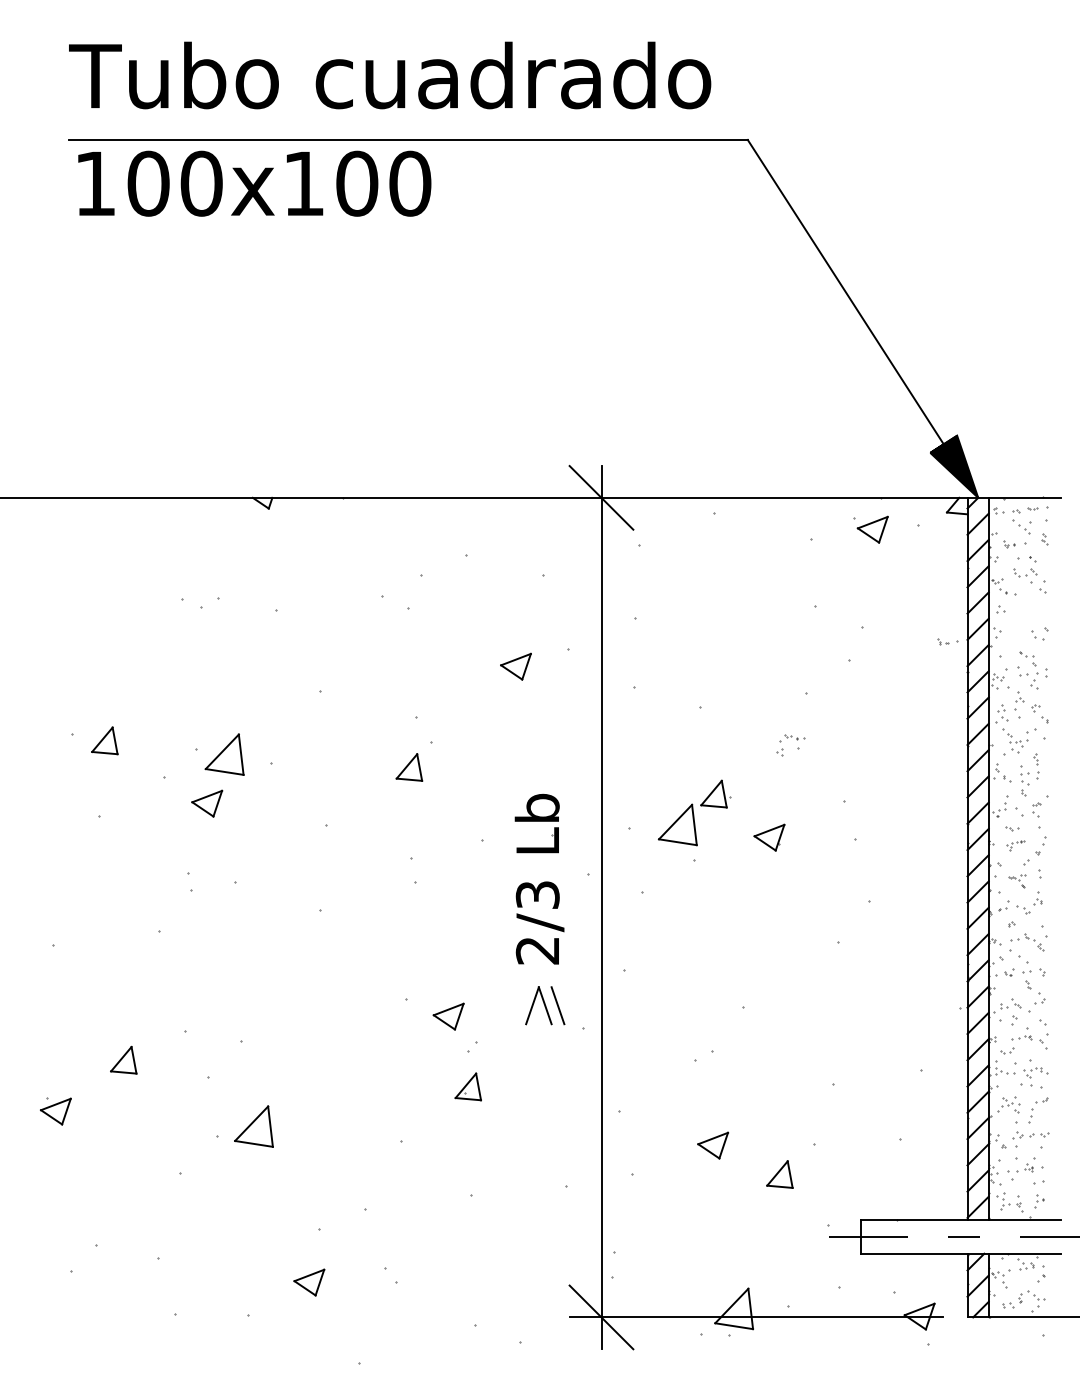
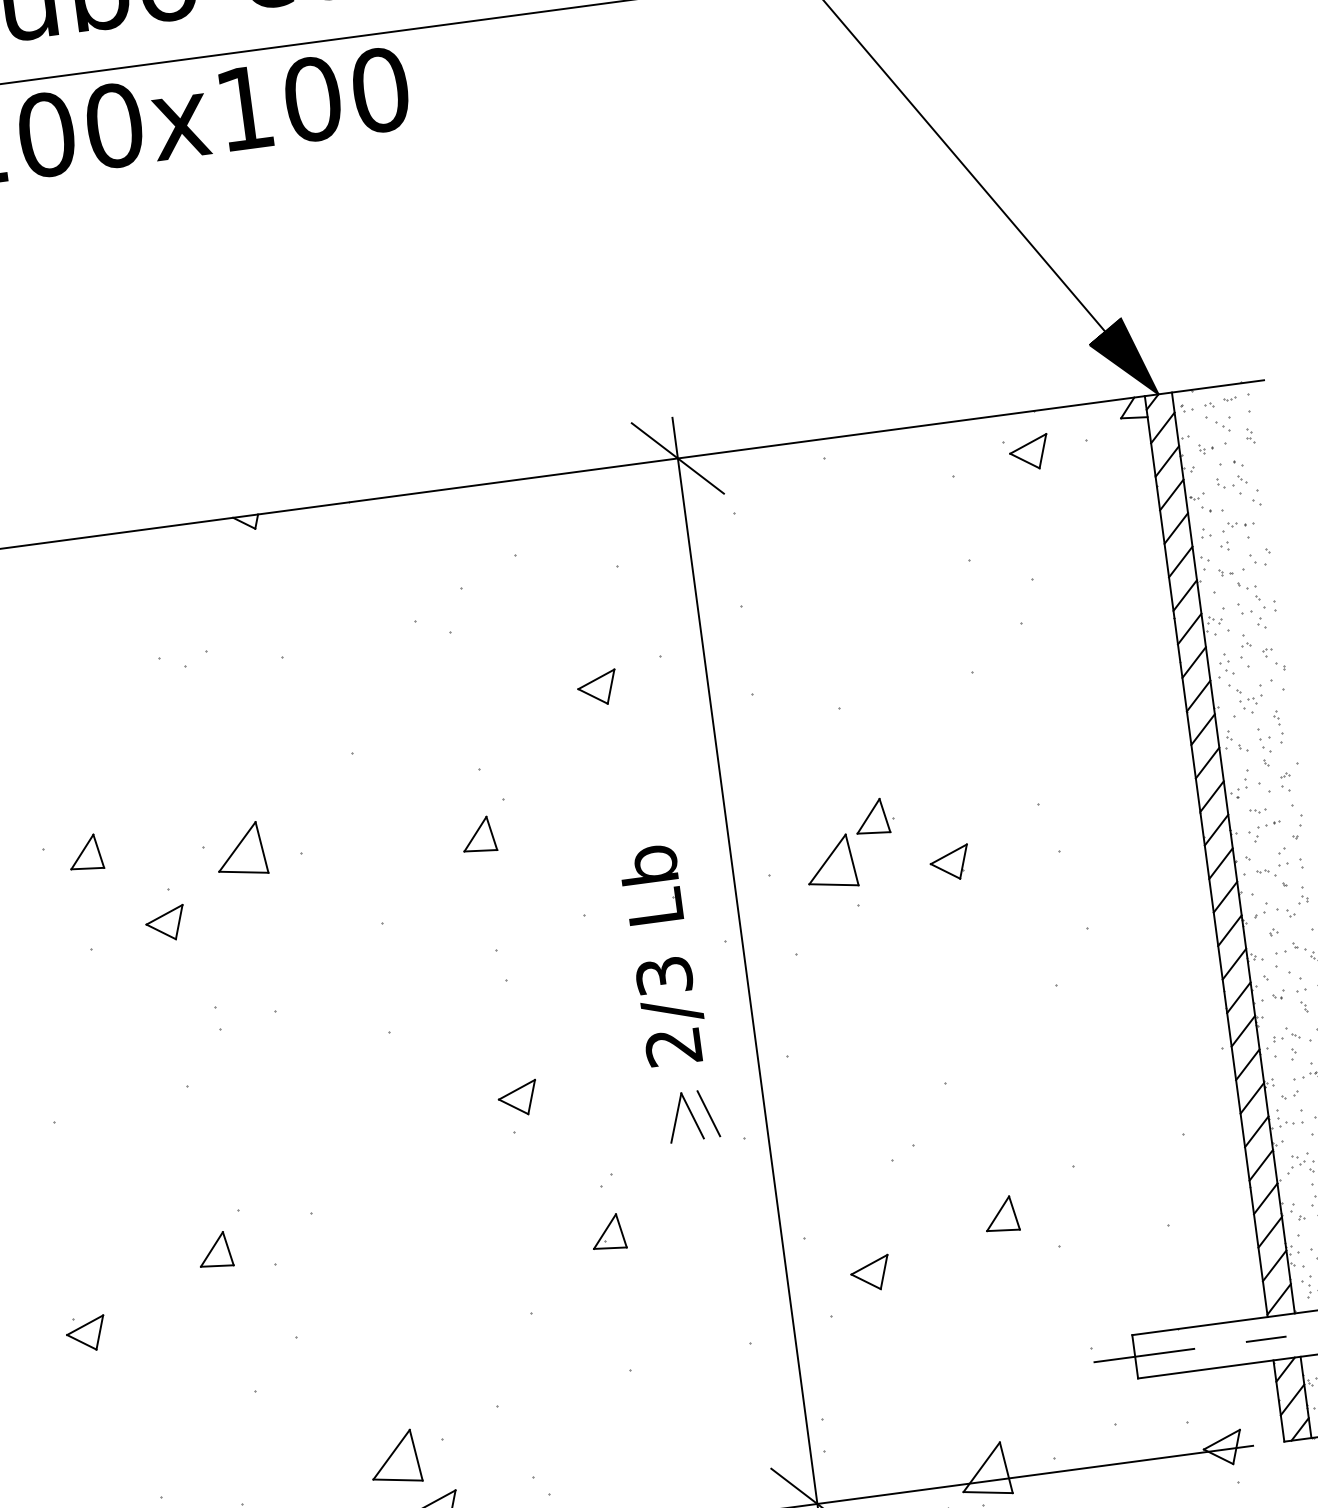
part: (947, 641) -> (1231, 571), moved
part: (787, 738) -> (1232, 526), moved
part: (207, 803) -> (166, 923), moved
part: (1015, 845) -> (1265, 831), size x1.43
part: (1017, 880) -> (1273, 875), size x1.43
part: (448, 1016) -> (517, 1098), moved
part: (123, 1059) -> (214, 1249), moved
part: (253, 1126) -> (394, 1457), moved
part: (713, 1145) -> (871, 1273), moved
part: (779, 1174) -> (1000, 1214), moved

